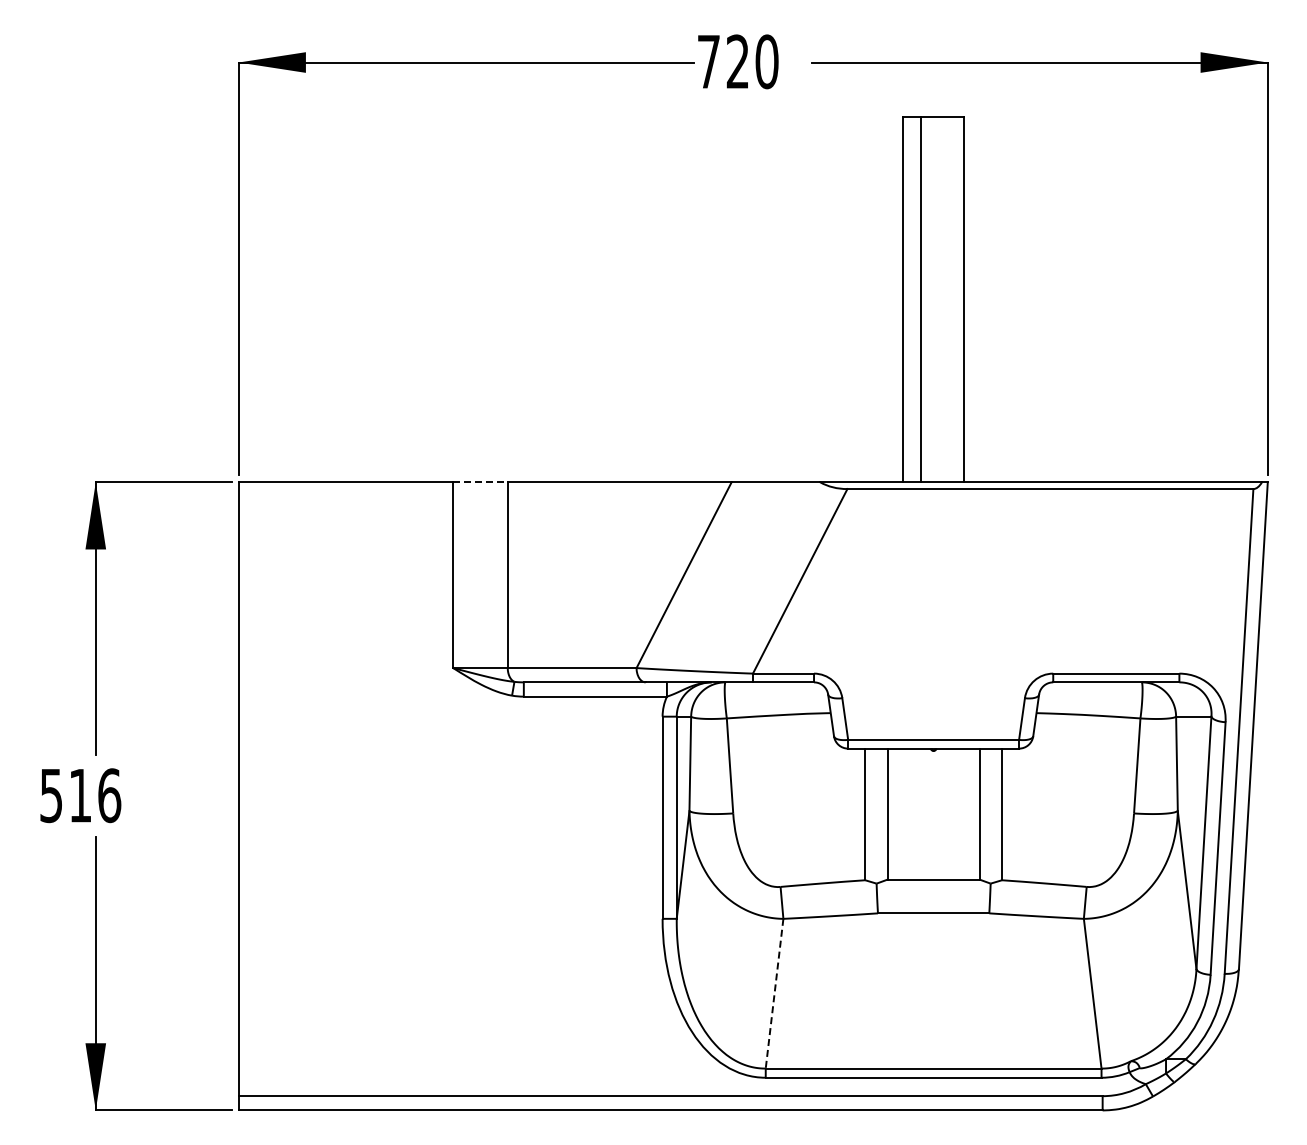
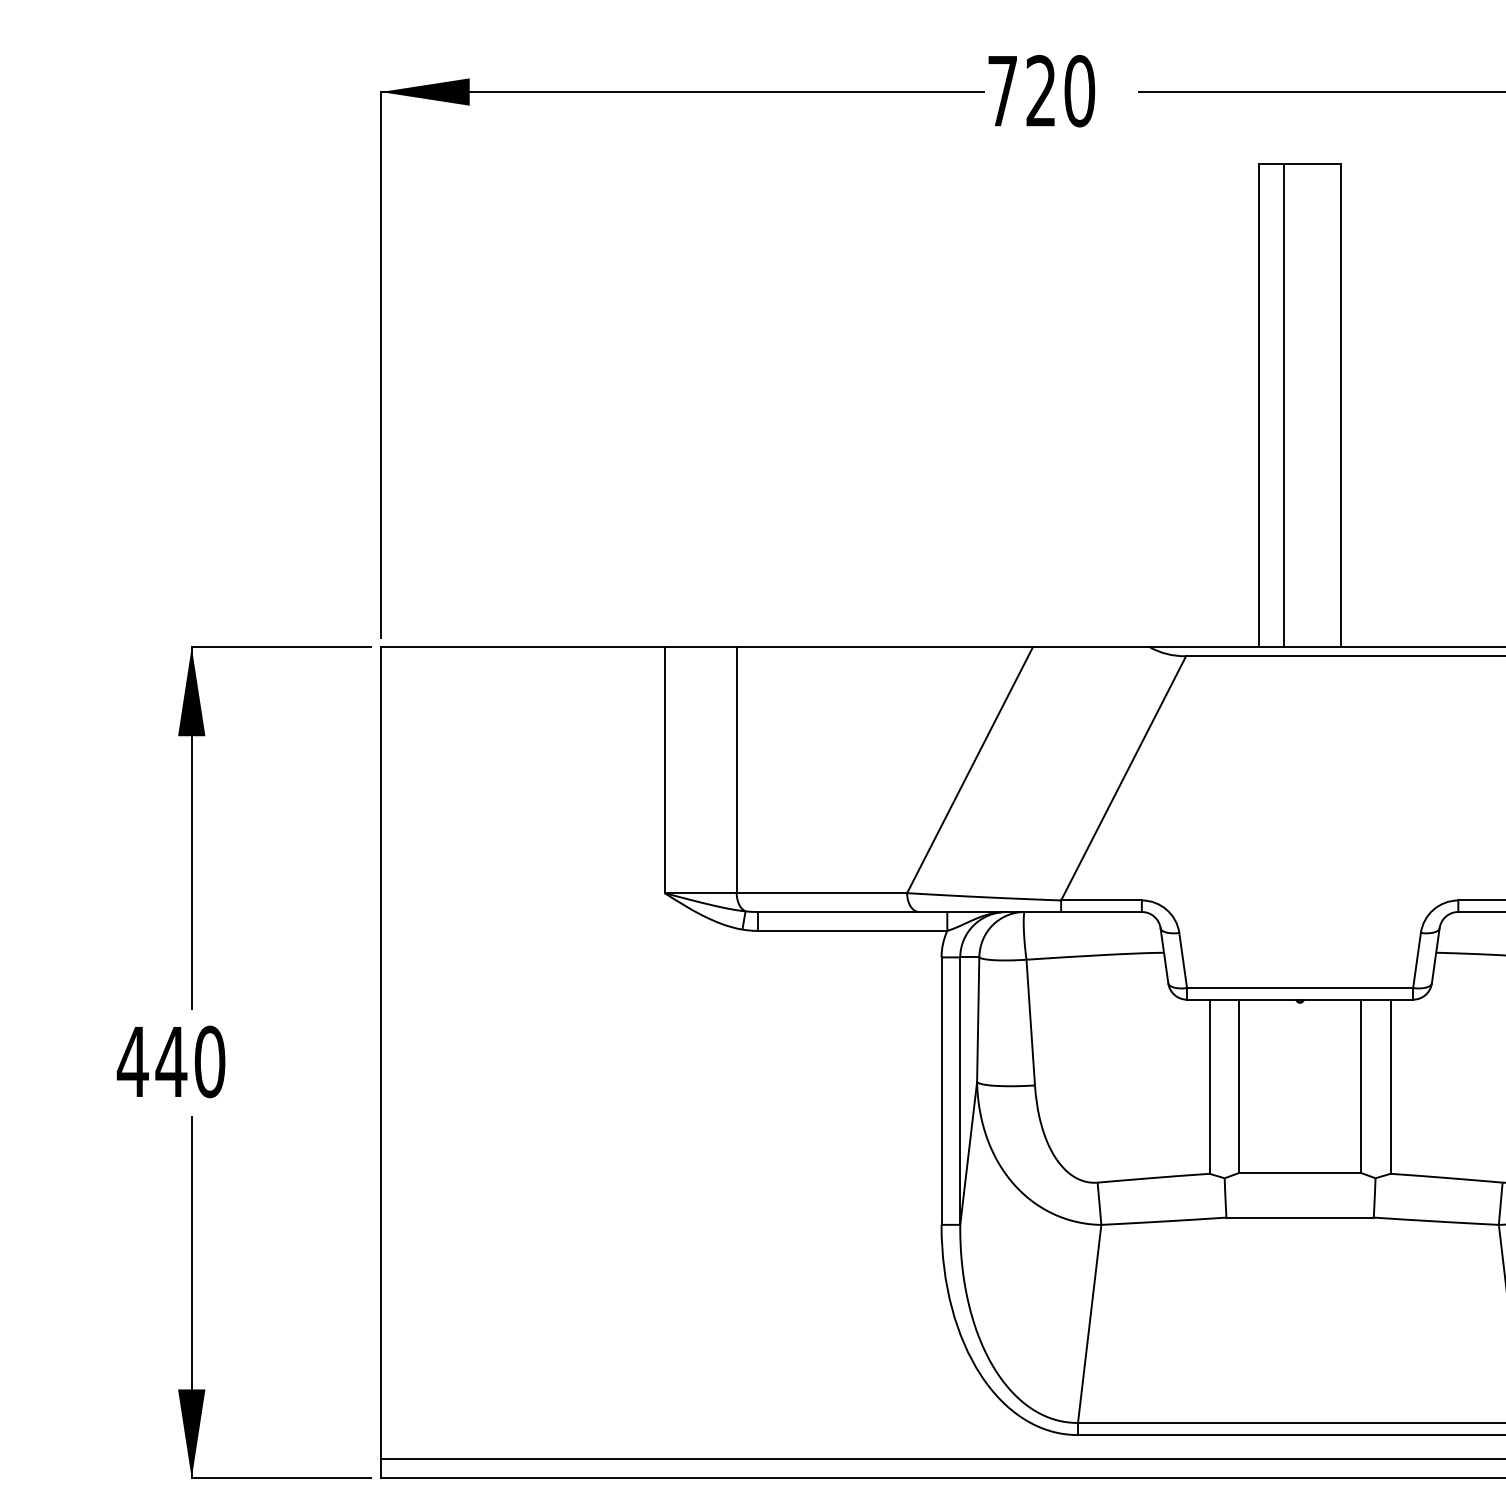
line: (480, 482) -> (700, 647), dashed -> solid
text: (80, 795) -> (171, 1061), 516 -> 440
line: (774, 994) -> (1089, 1324), dashed -> solid

